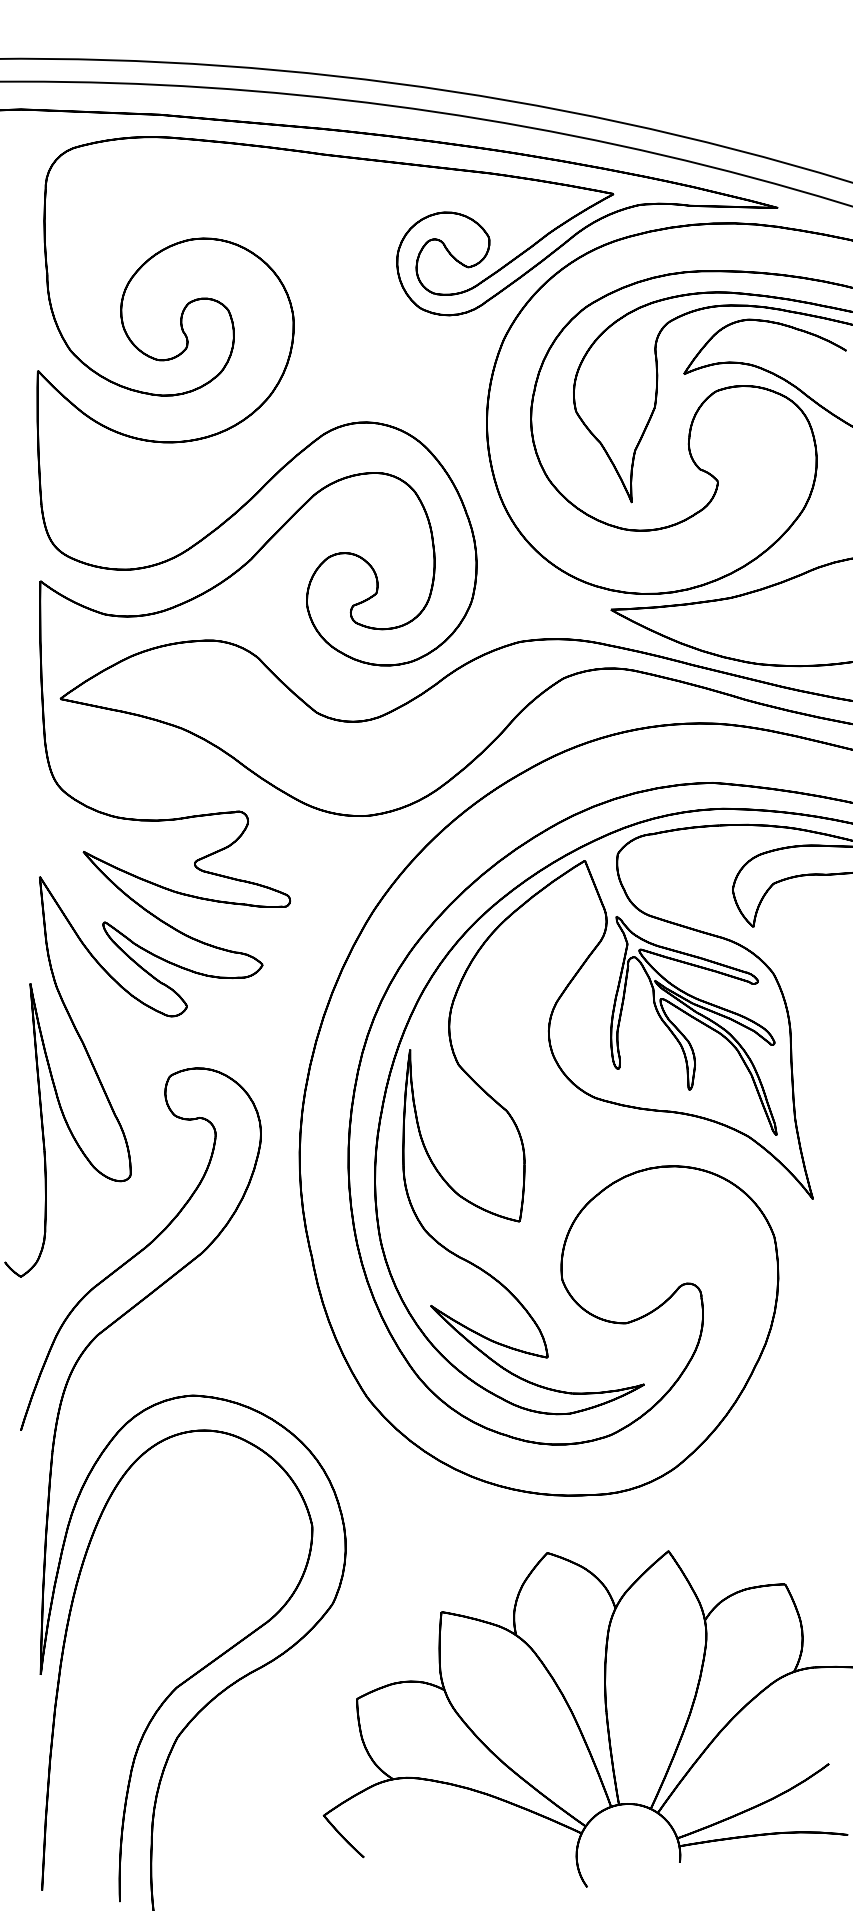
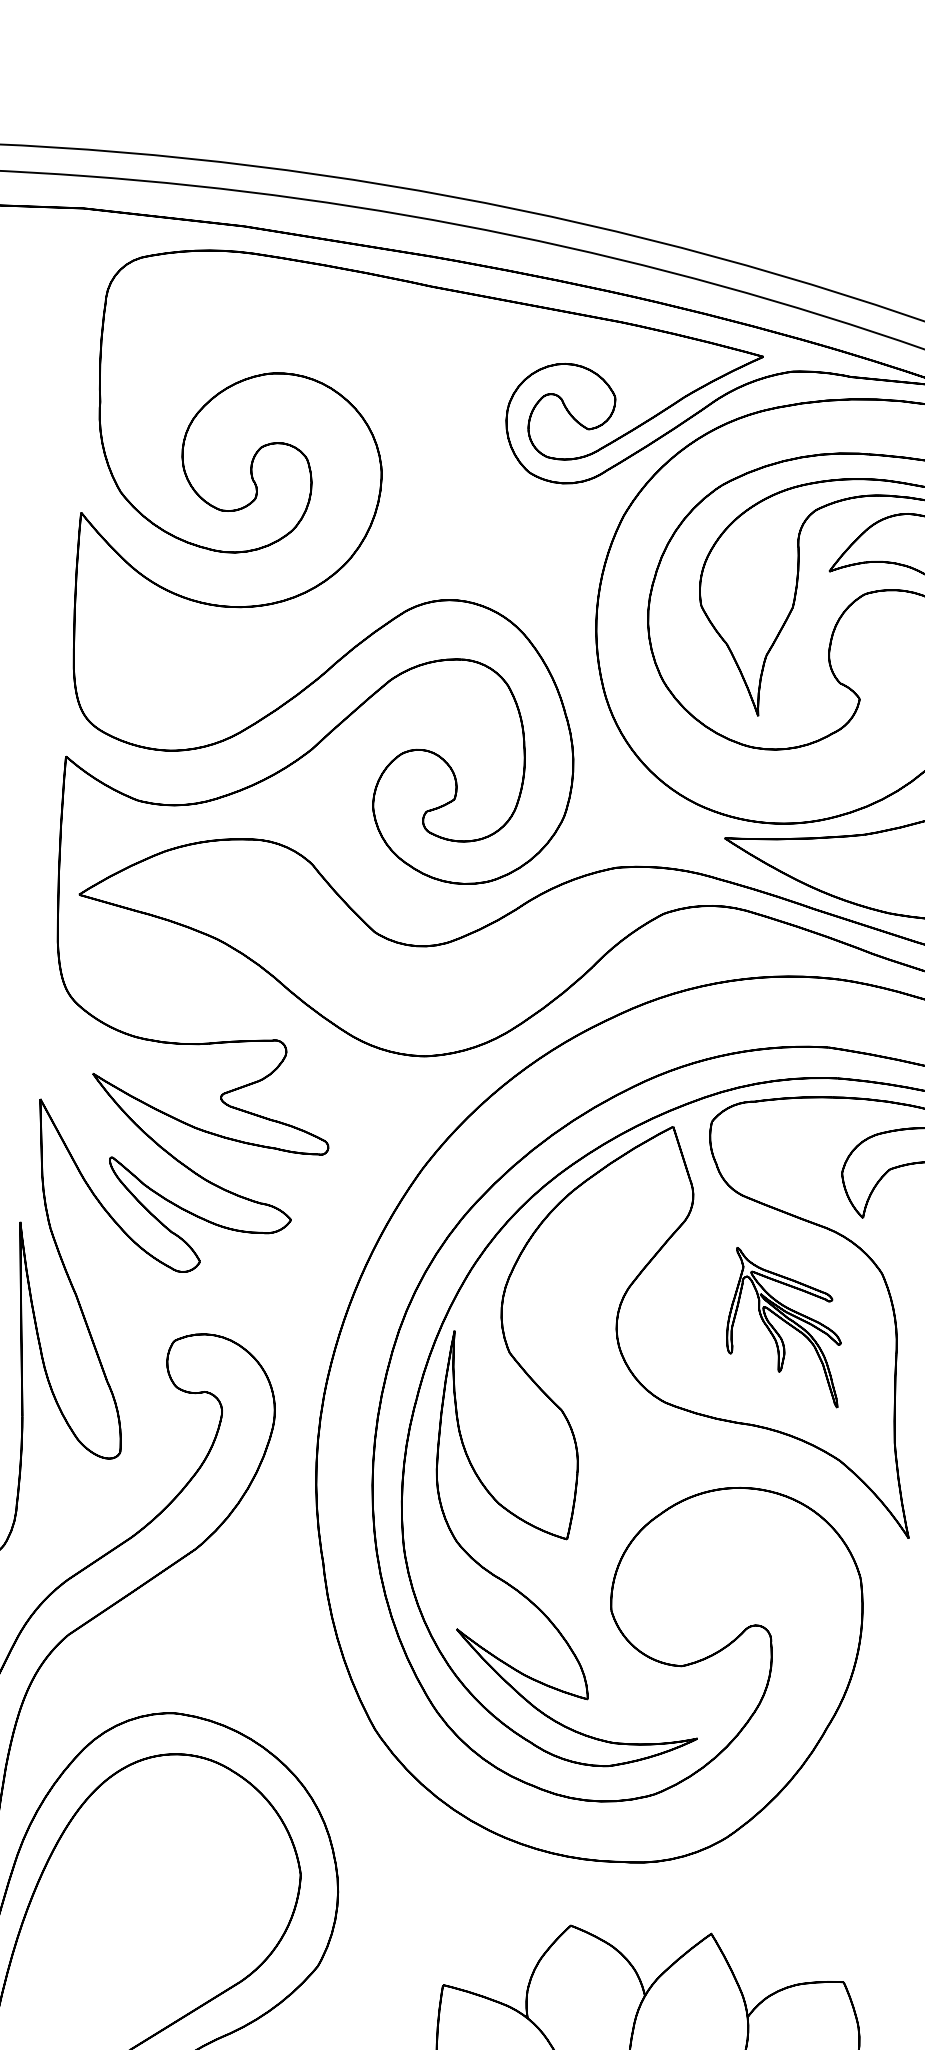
part: (693, 1025) -> (785, 1326), size x0.6

